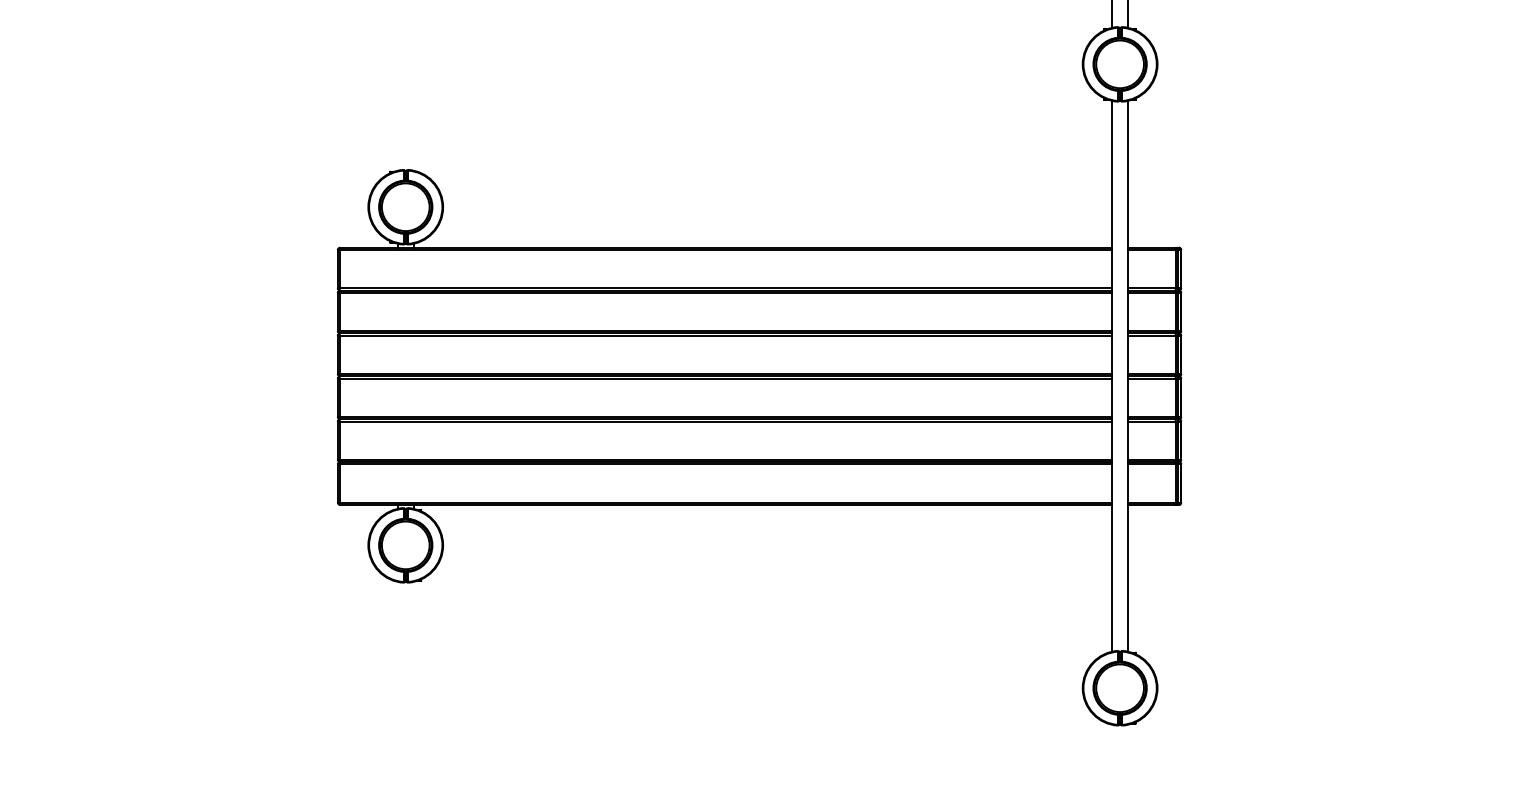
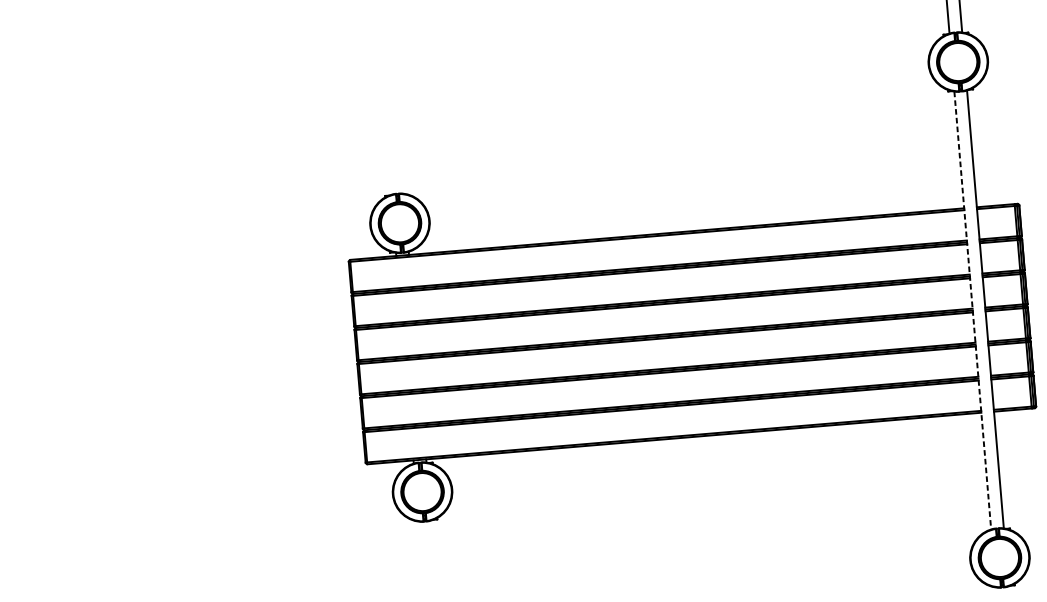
line: (1112, 376) -> (973, 310), solid -> dashed

